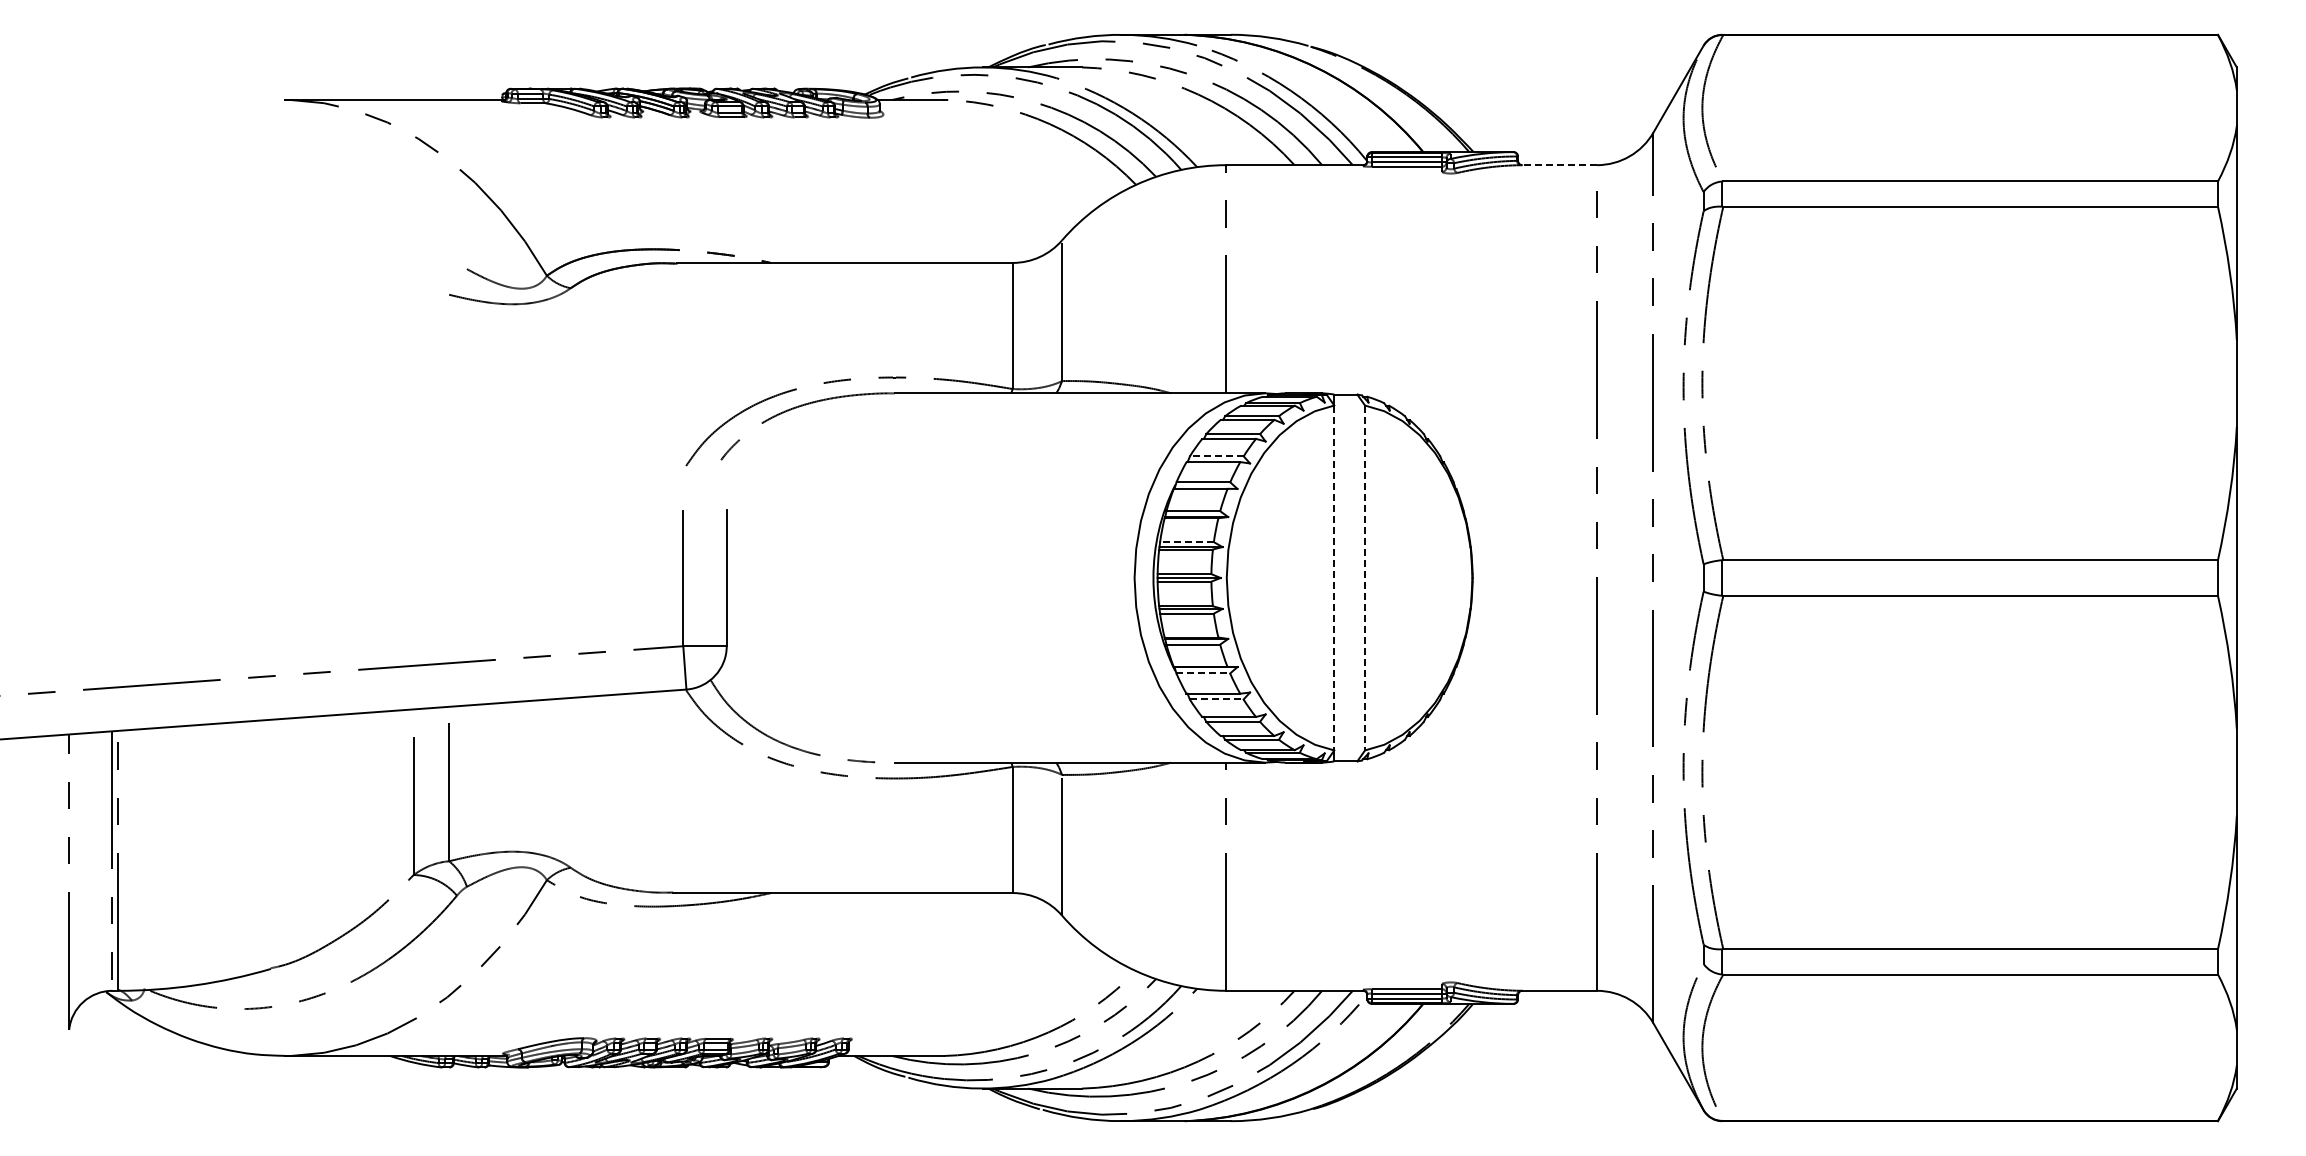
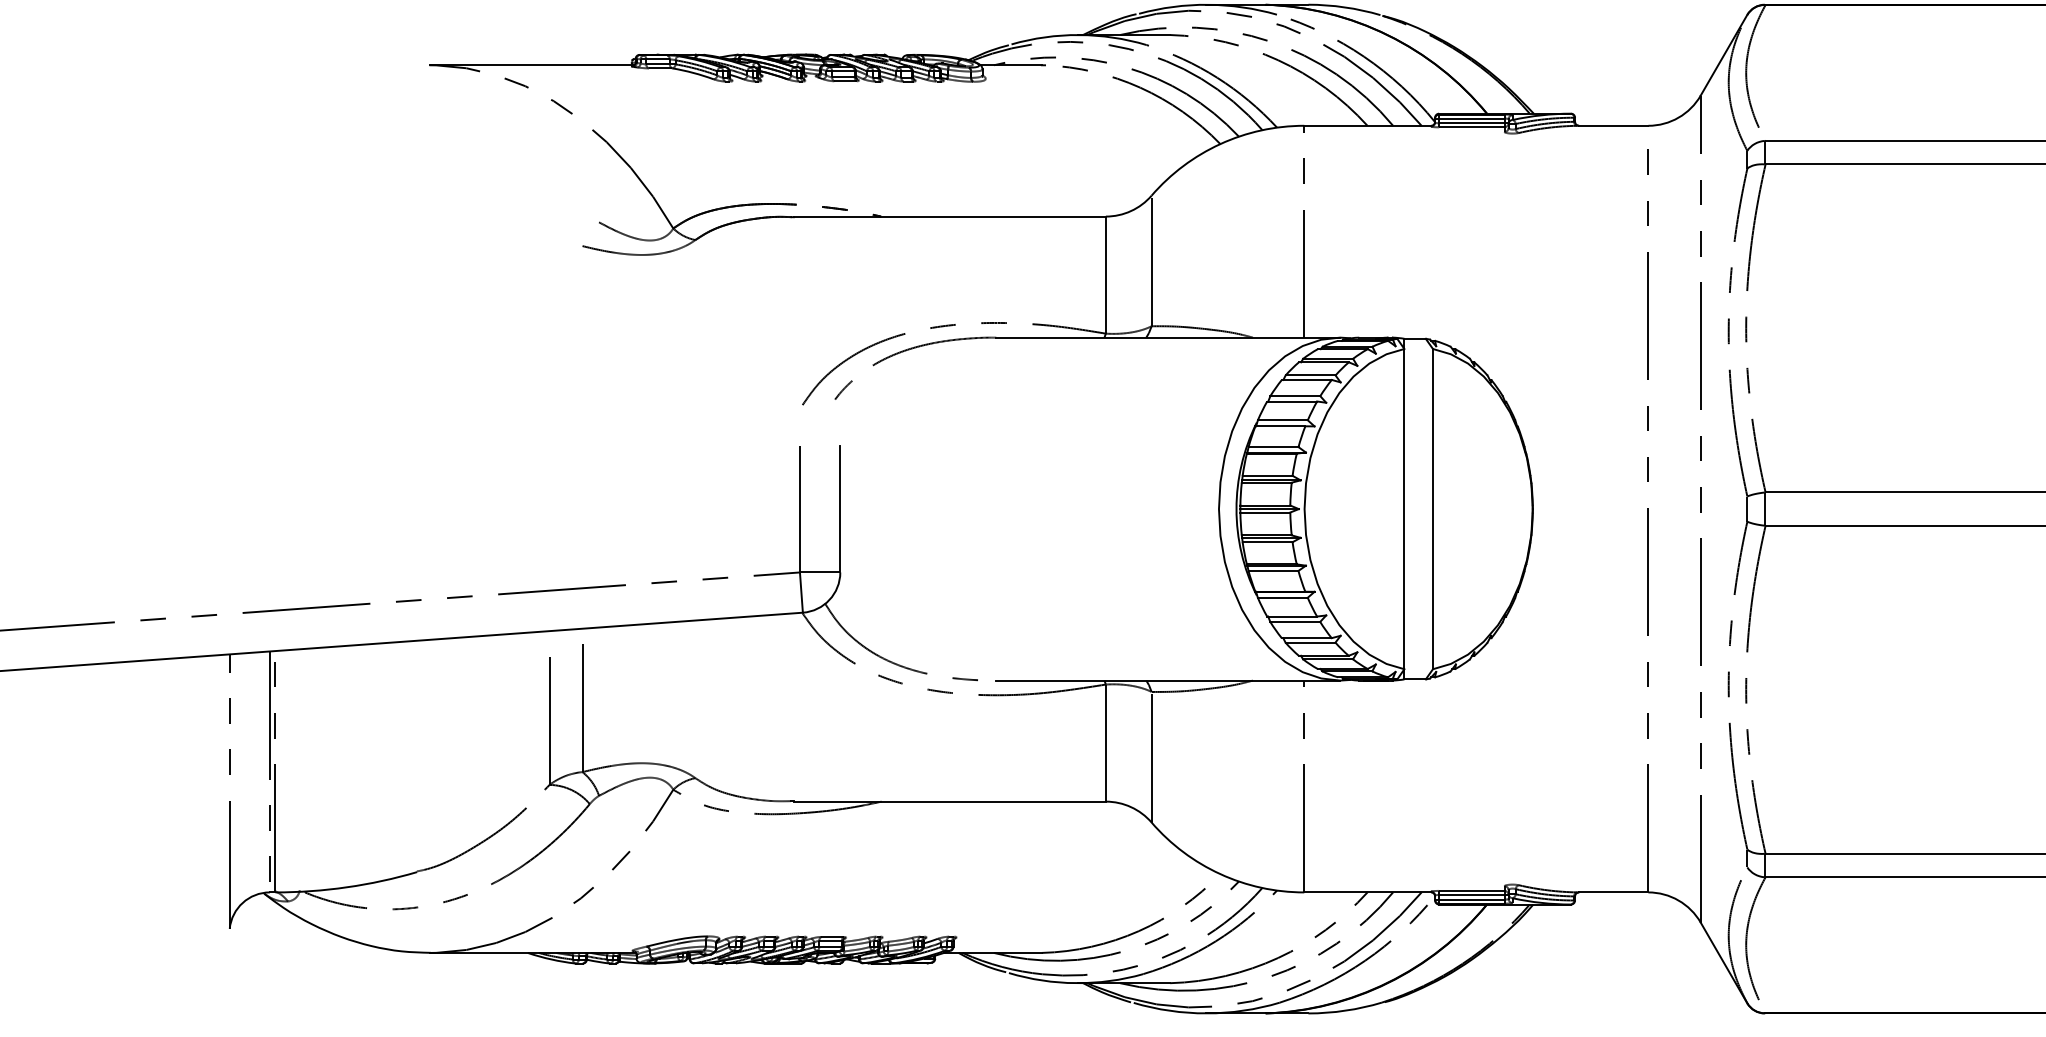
line: (1559, 165) -> (1613, 126), dashed -> solid
line: (1216, 456) -> (1295, 396), dashed -> solid
line: (1186, 542) -> (1267, 476), dashed -> solid
line: (1334, 578) -> (1404, 509), dashed -> solid
line: (1365, 578) -> (1433, 509), dashed -> solid
line: (1203, 673) -> (1282, 597), dashed -> solid
line: (1216, 699) -> (1295, 621), dashed -> solid

